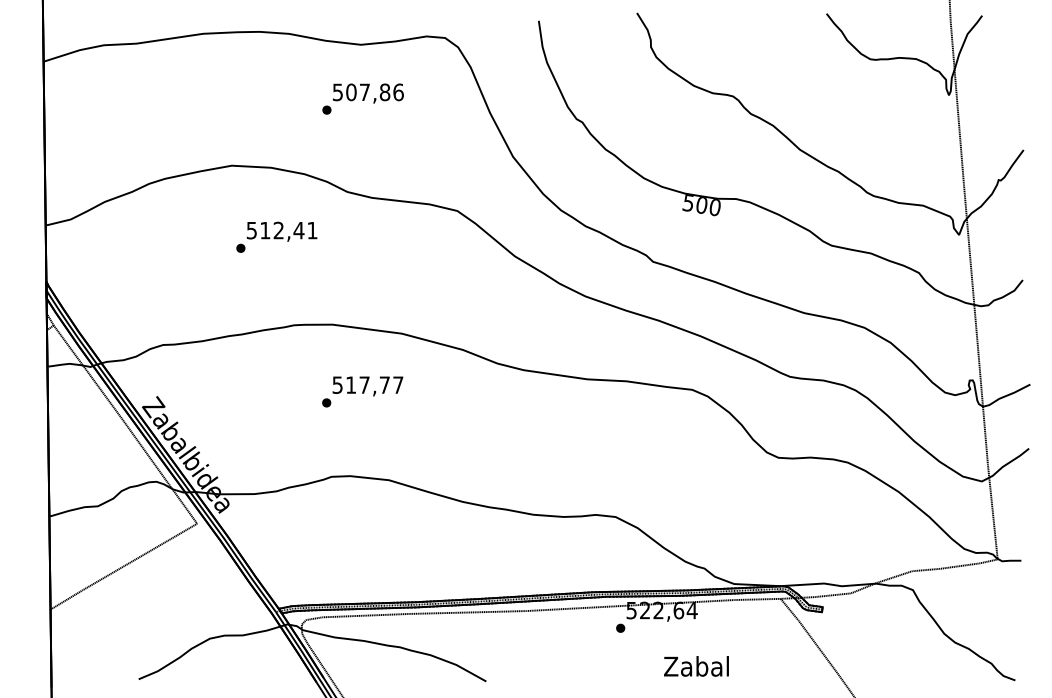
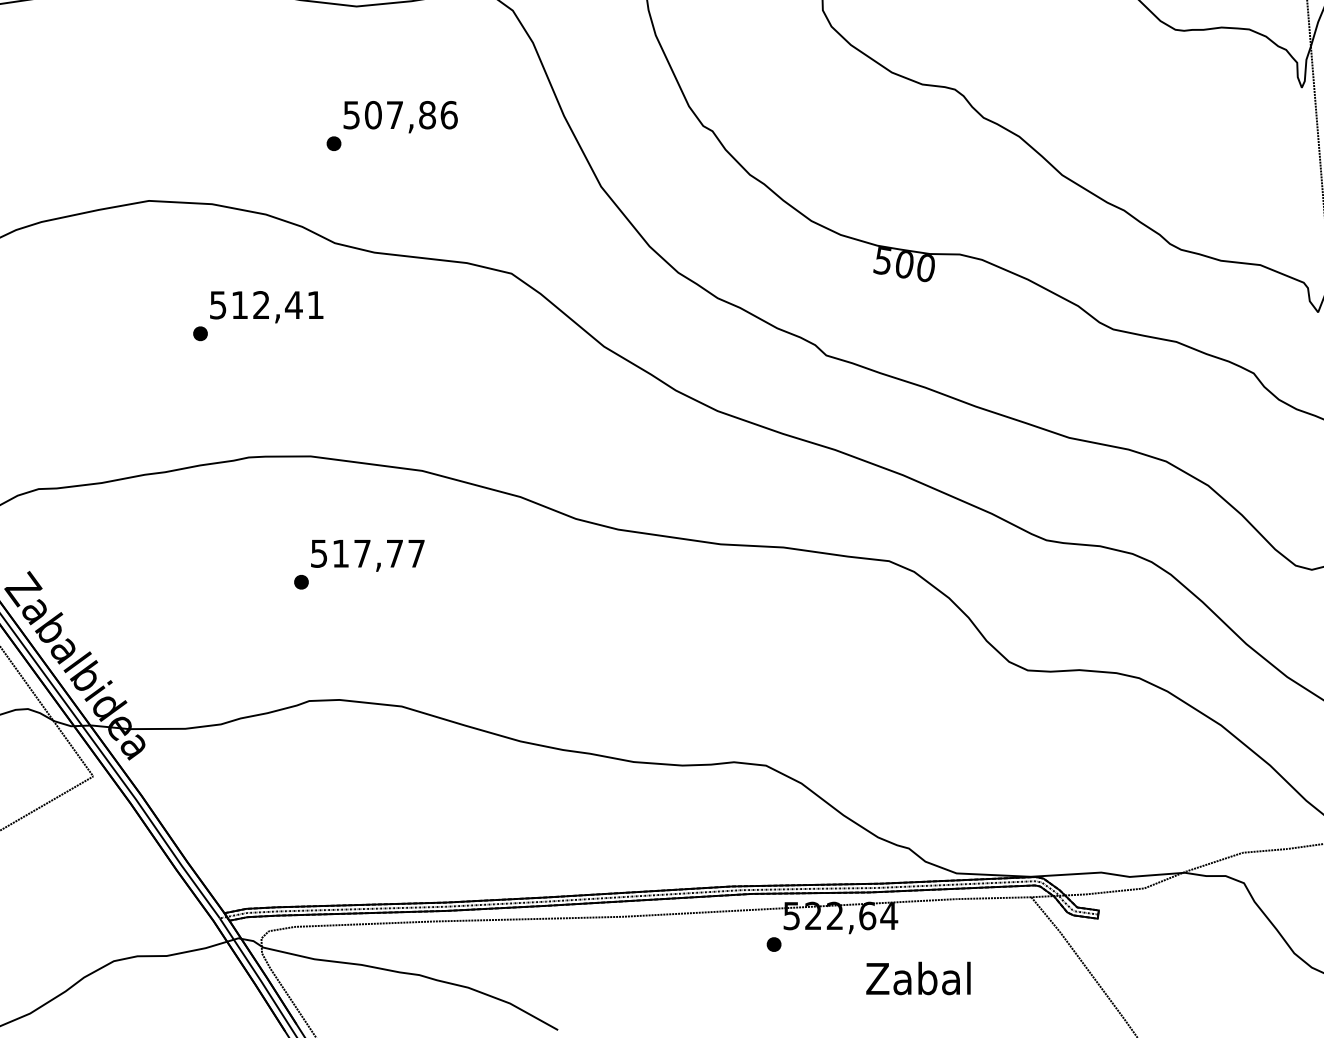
text: (362, 98) -> (391, 124), moved
text: (276, 236) -> (257, 314), moved
text: (696, 666) -> (918, 978), moved

